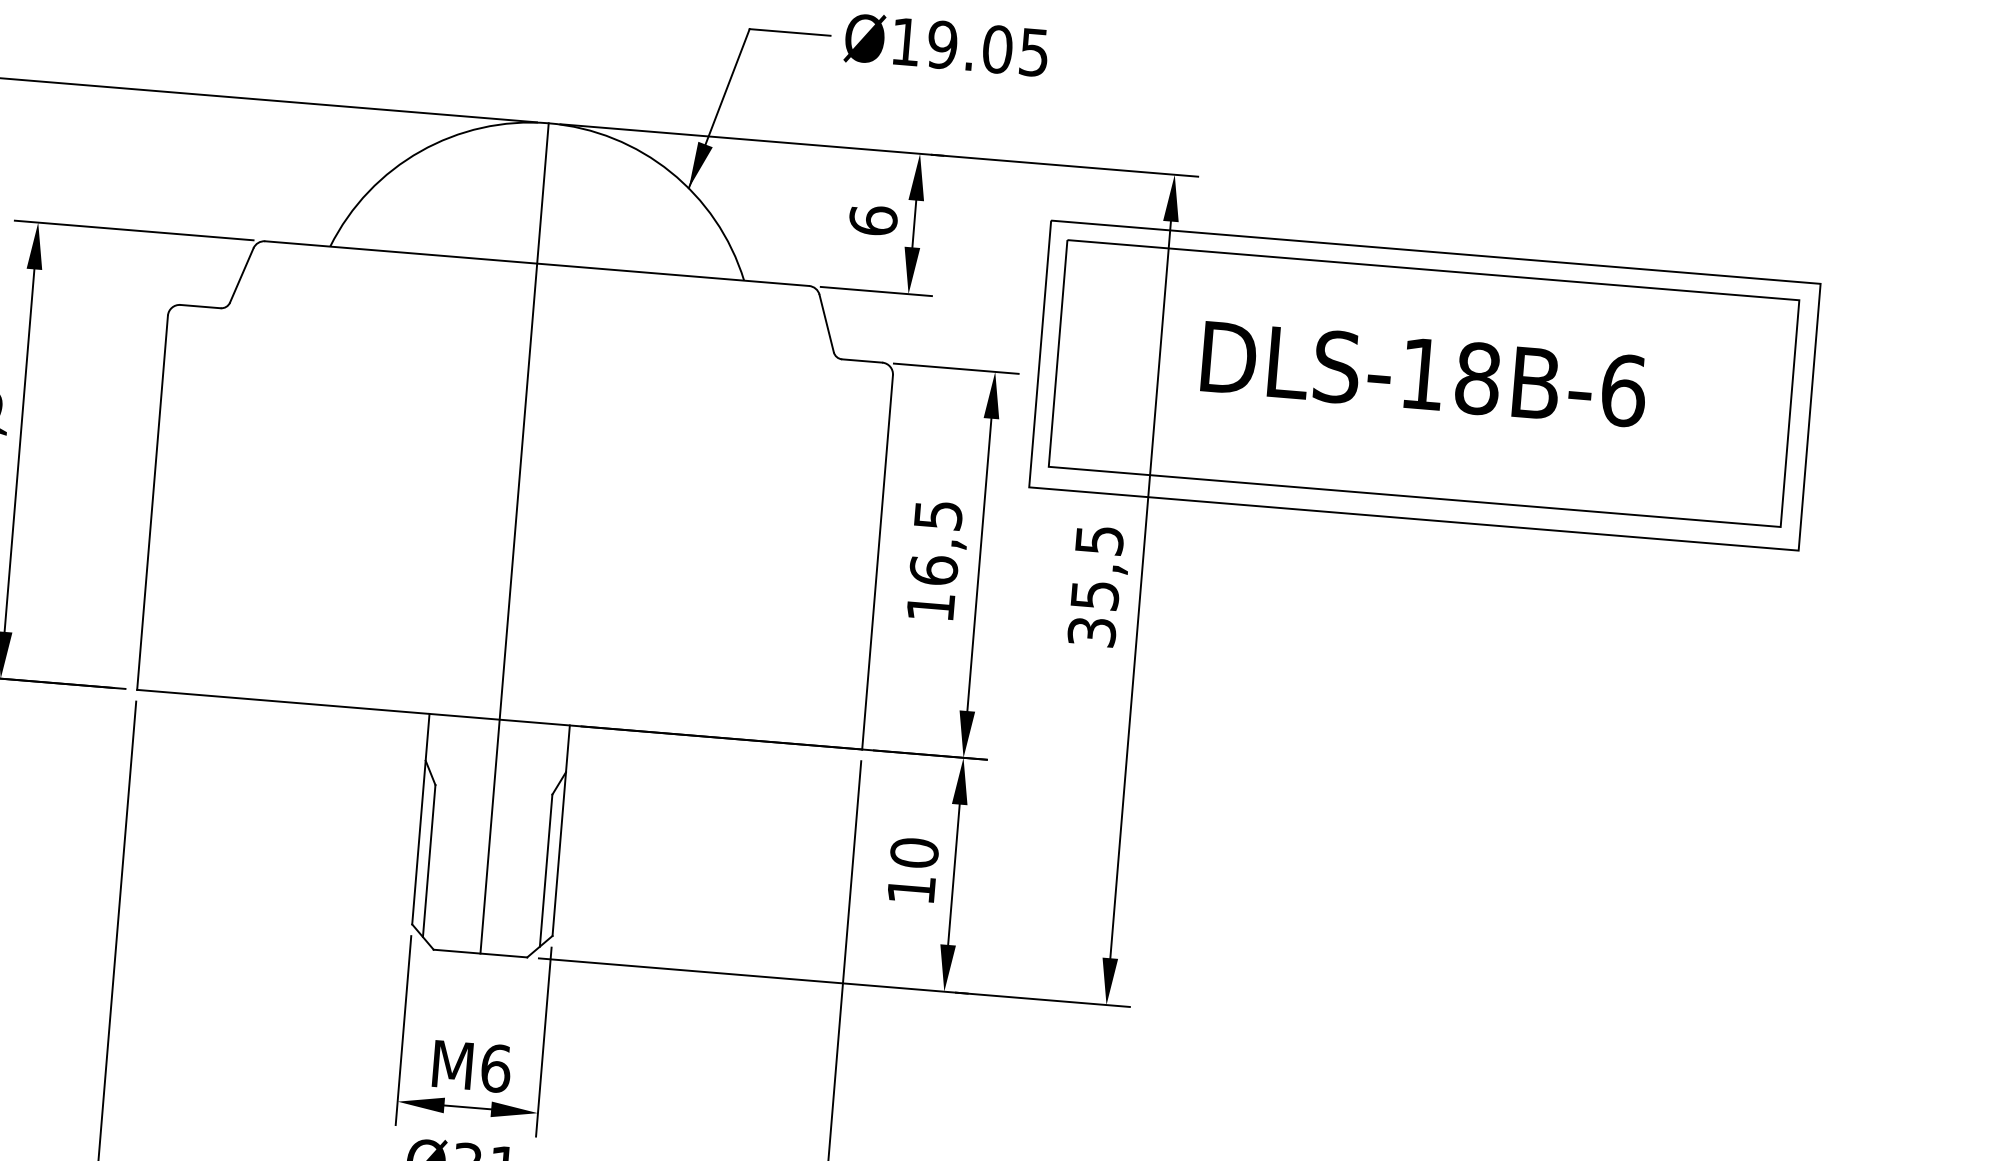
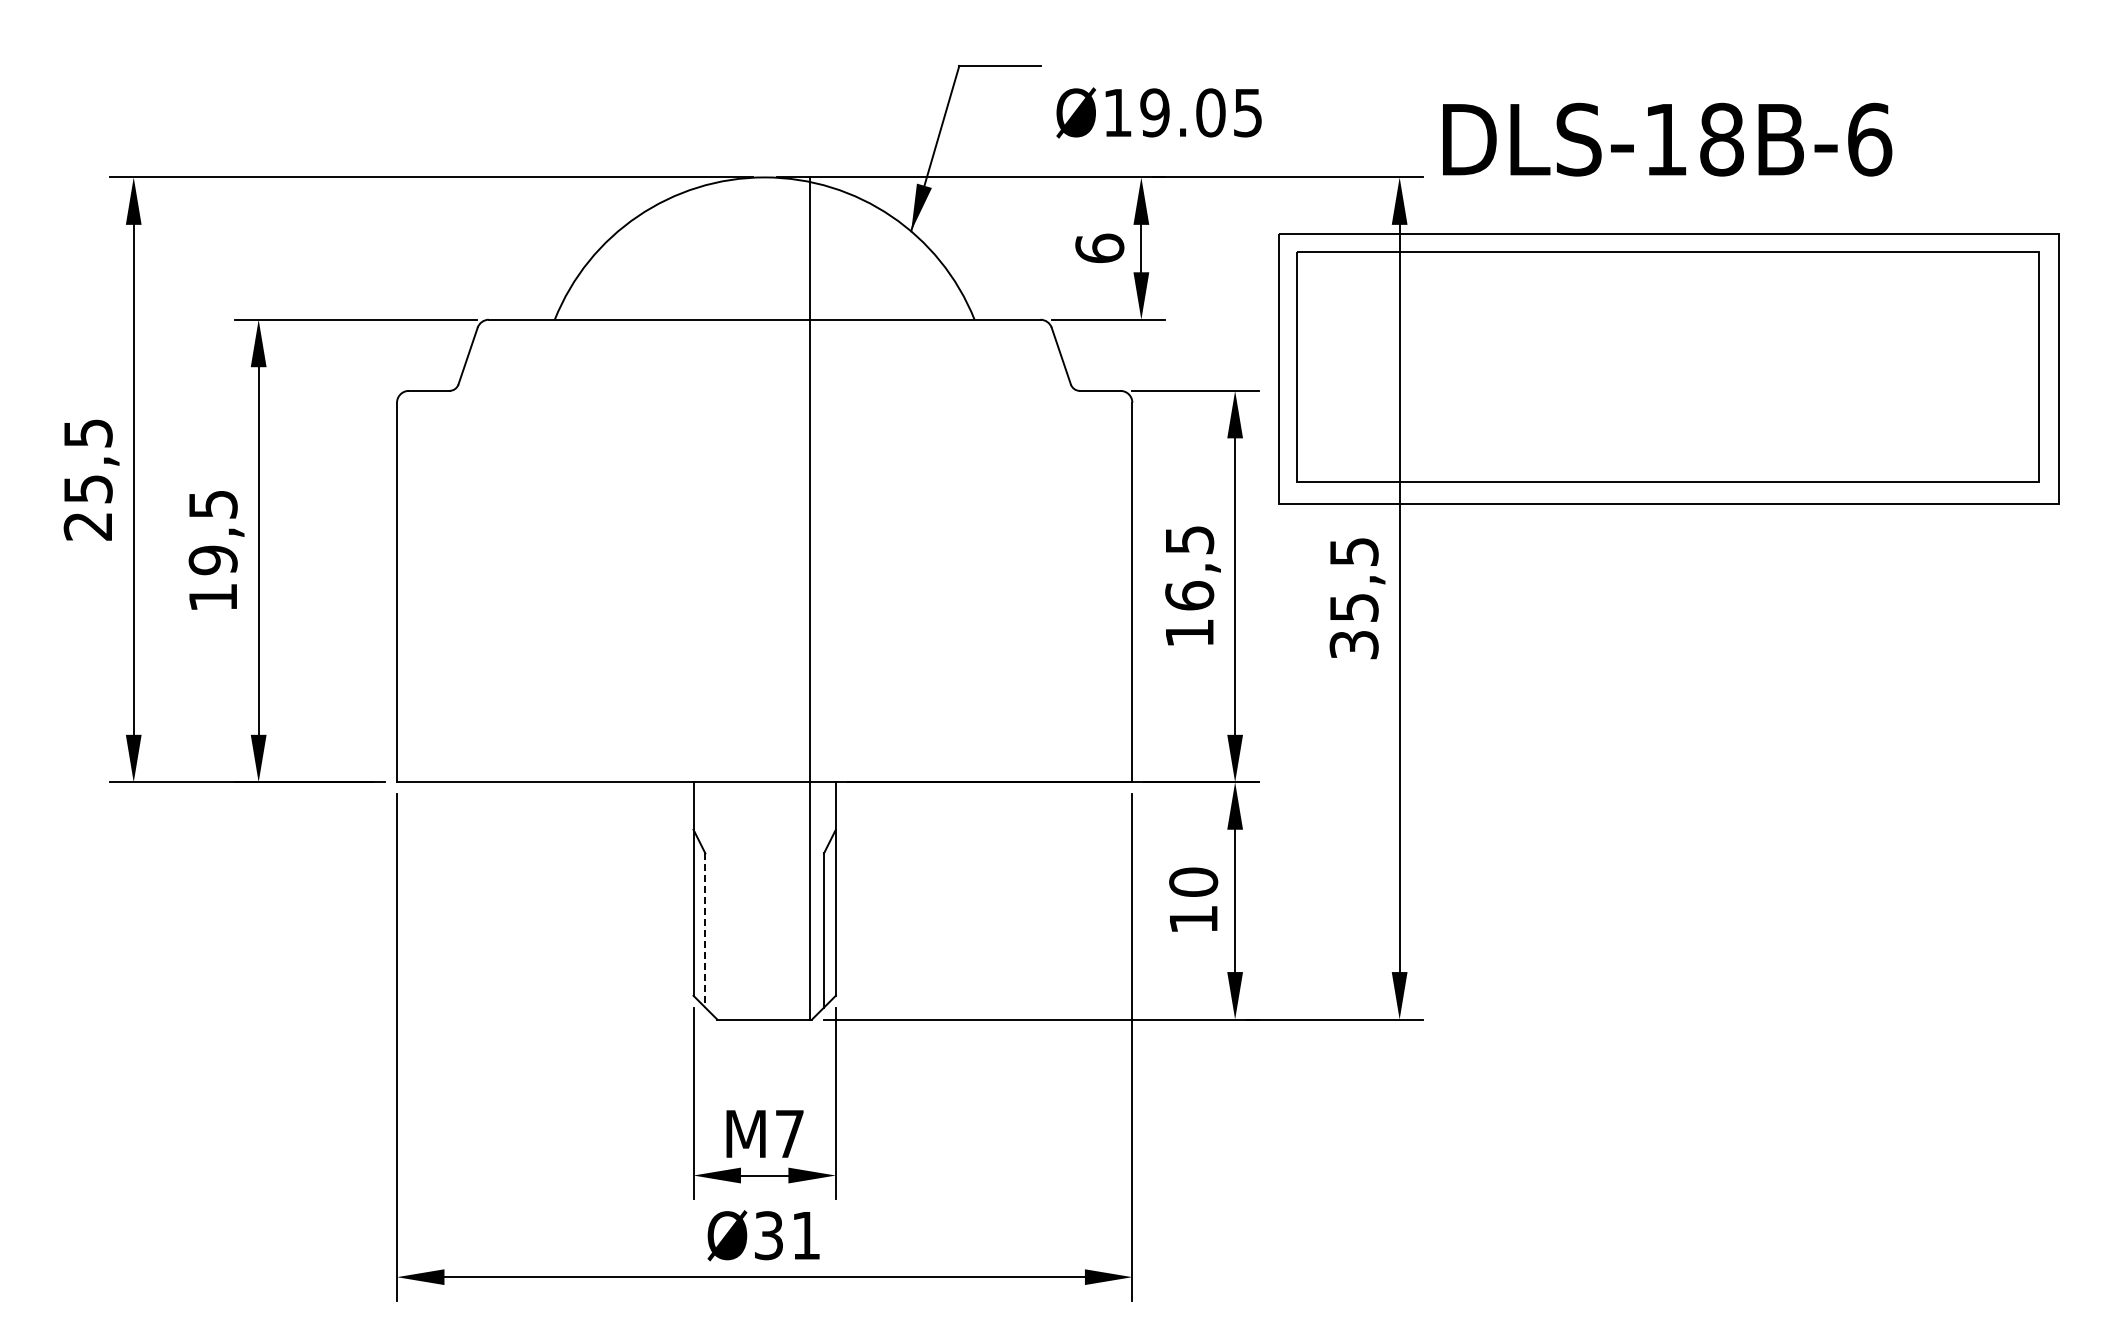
text: (946, 44) -> (1158, 112), moved
text: (1424, 374) -> (1667, 139), moved
line: (514, 538) -> (809, 598), moved
line: (429, 862) -> (705, 931), solid -> dashed
text: (495, 1067) -> (789, 1133), M6 -> M7

